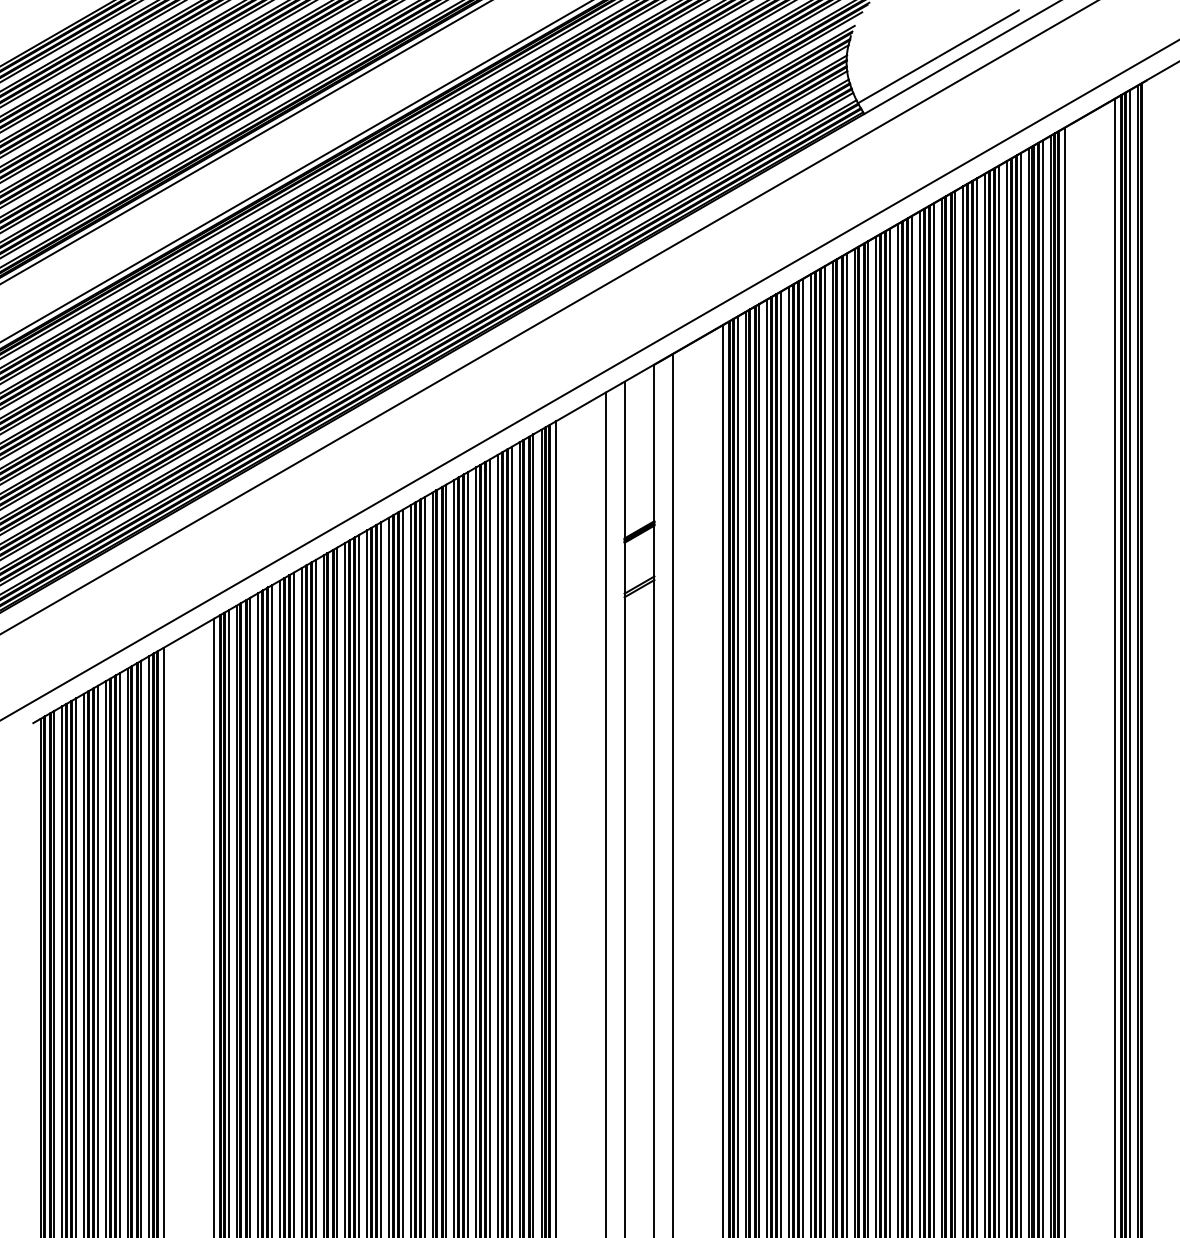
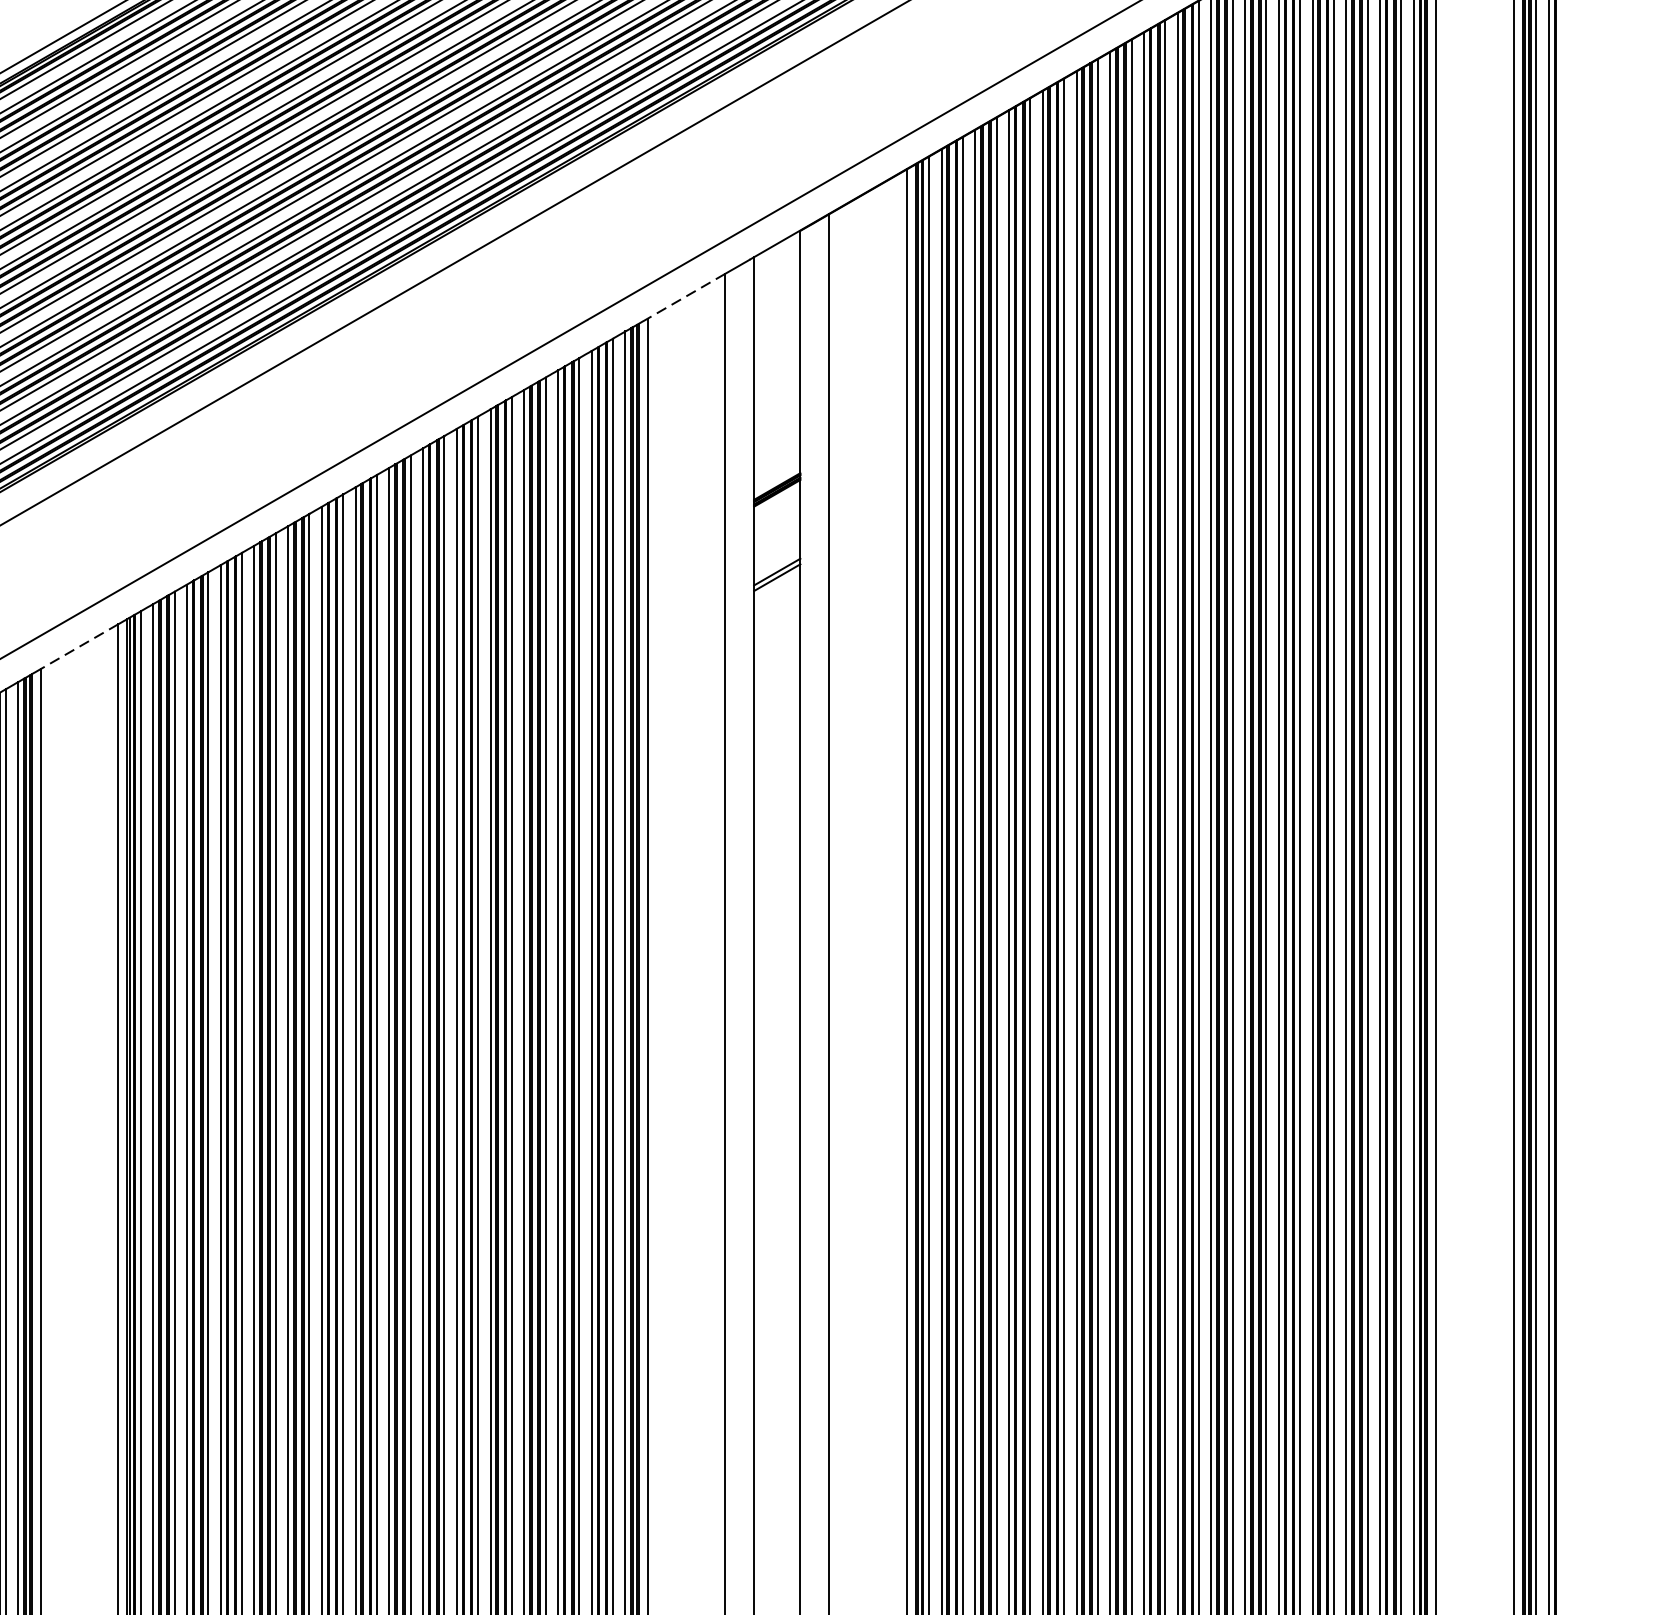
line: (580, 406) -> (685, 295), solid -> dashed
line: (188, 633) -> (78, 647), solid -> dashed

